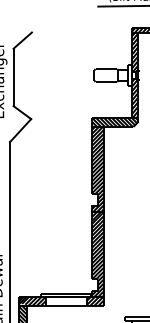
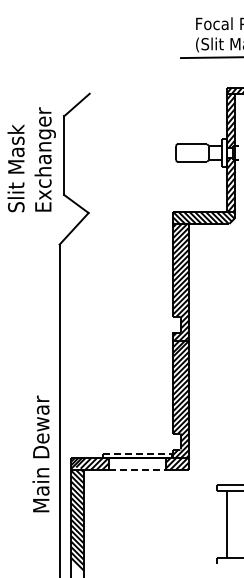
line: (66, 293) -> (137, 453), solid -> dashed
line: (66, 305) -> (137, 469), solid -> dashed

